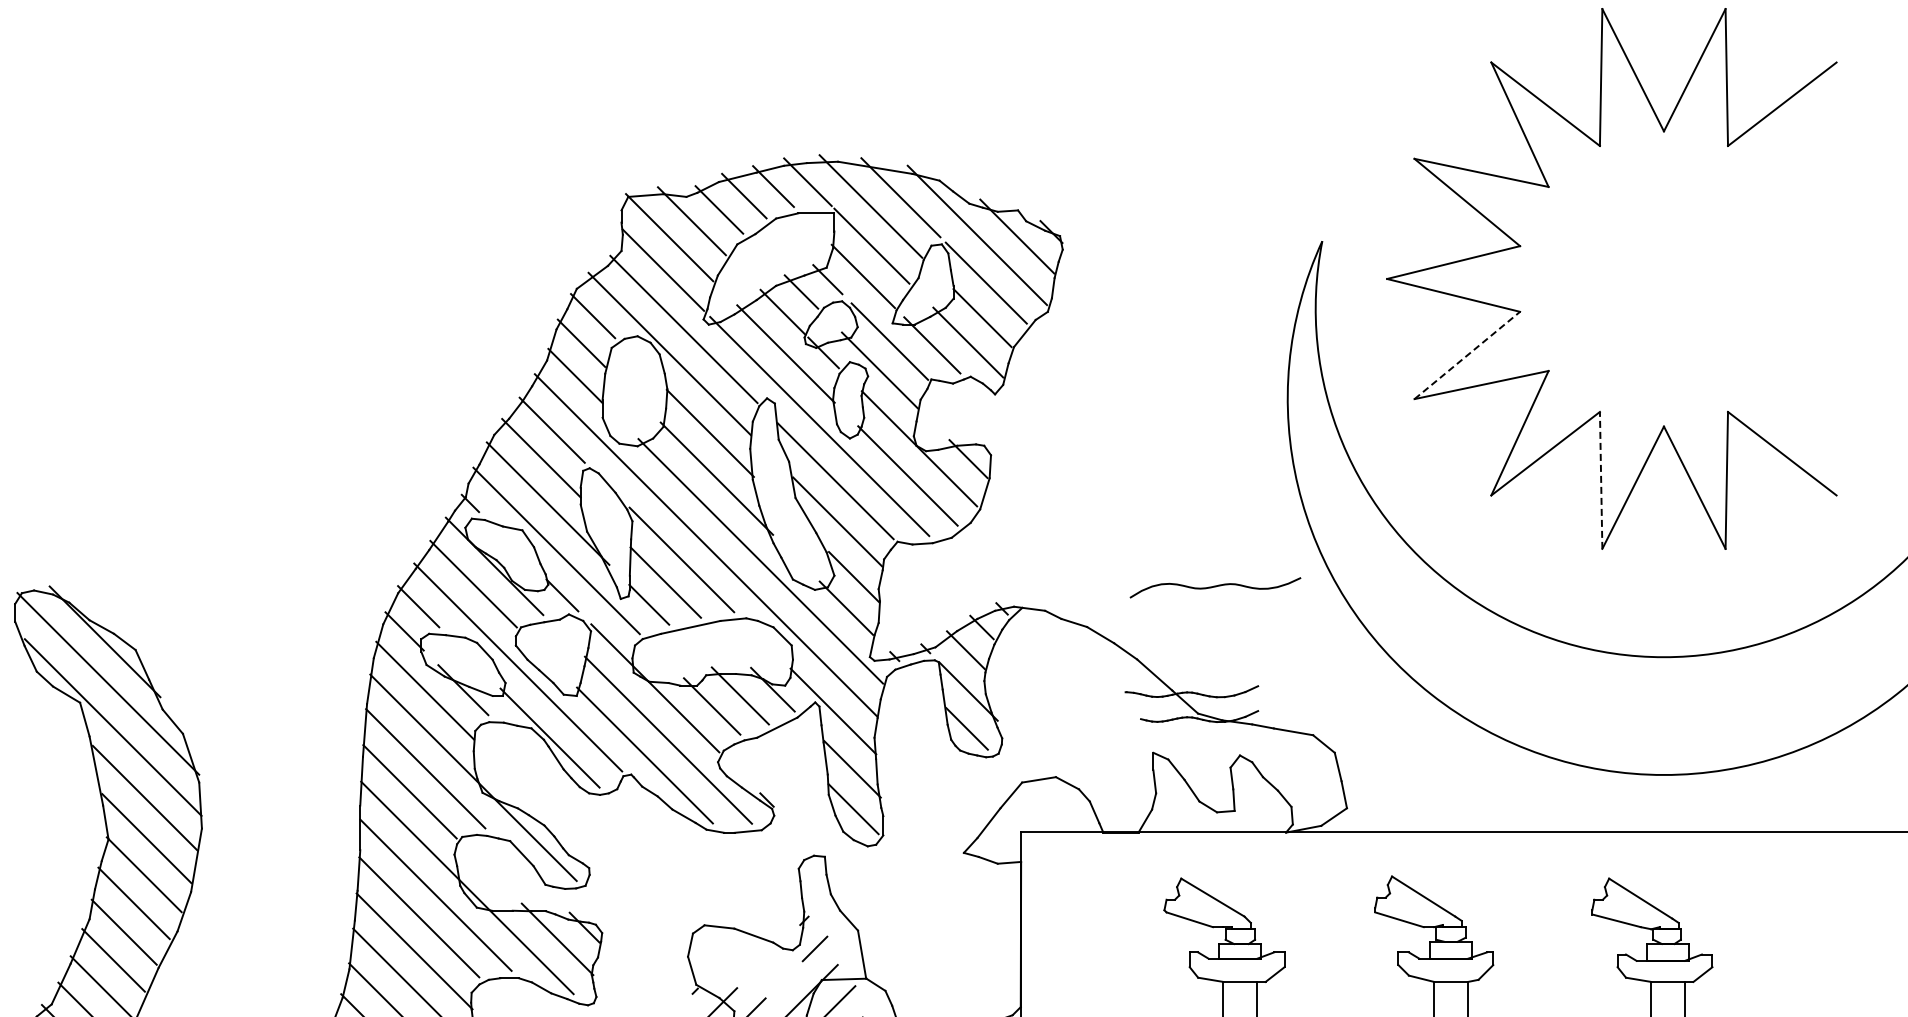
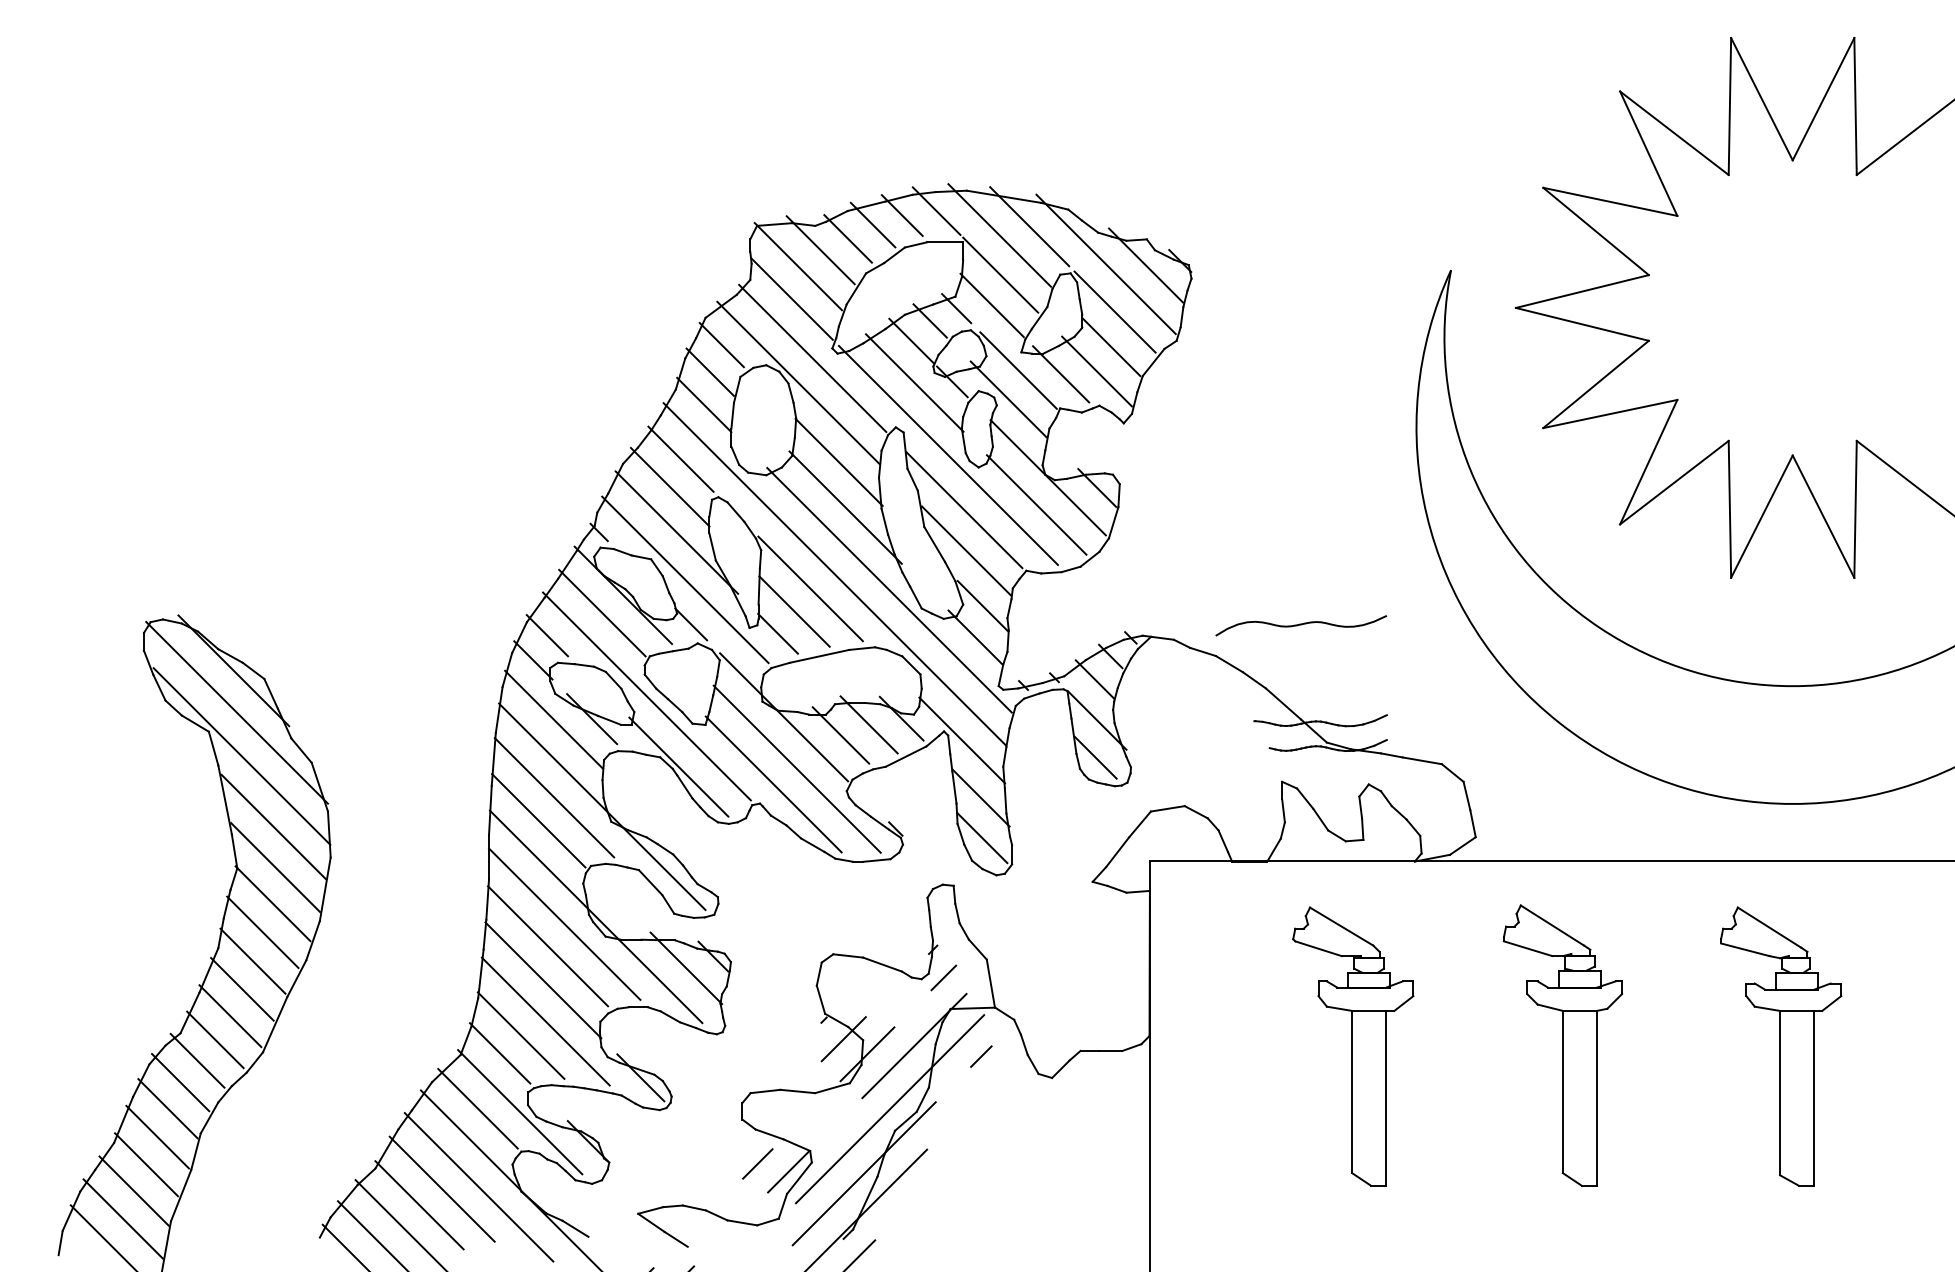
line: (1467, 355) -> (1596, 384), dashed -> solid
line: (1600, 479) -> (1729, 508), dashed -> solid
curve: (1214, 587) -> (1300, 625), moved

